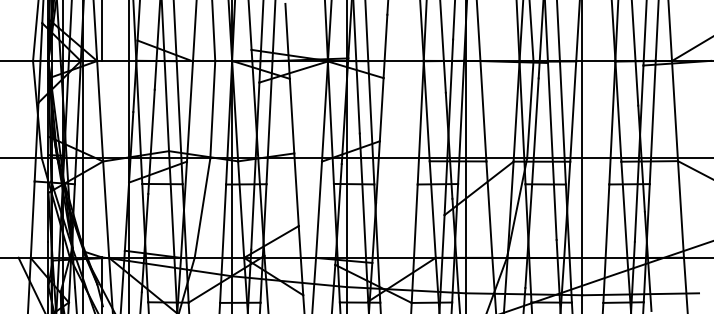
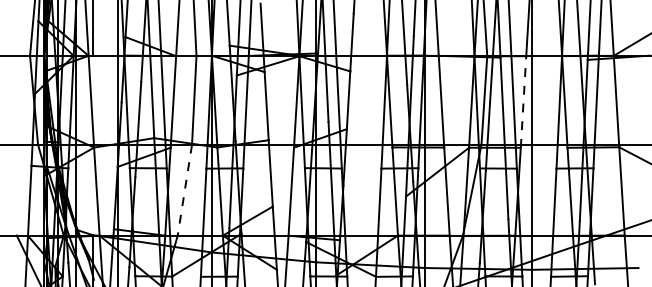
line: (573, 112) -> (523, 102), solid -> dashed
line: (202, 208) -> (184, 190), solid -> dashed

